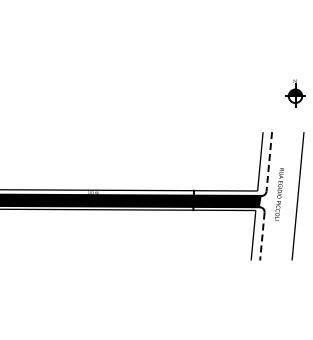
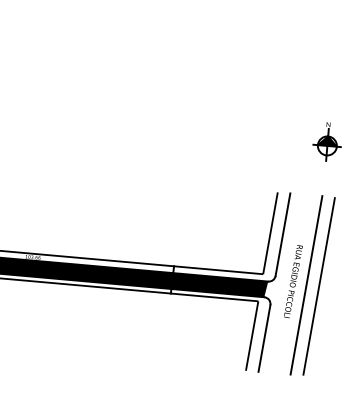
line: (269, 161) -> (283, 234), dashed -> solid
line: (288, 196) -> (305, 285), added
line: (262, 237) -> (264, 339), dashed -> solid

